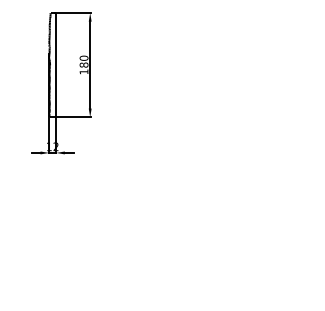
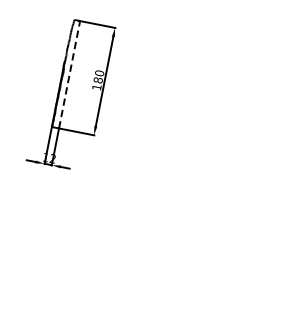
line: (56, 64) -> (70, 74), solid -> dashed

